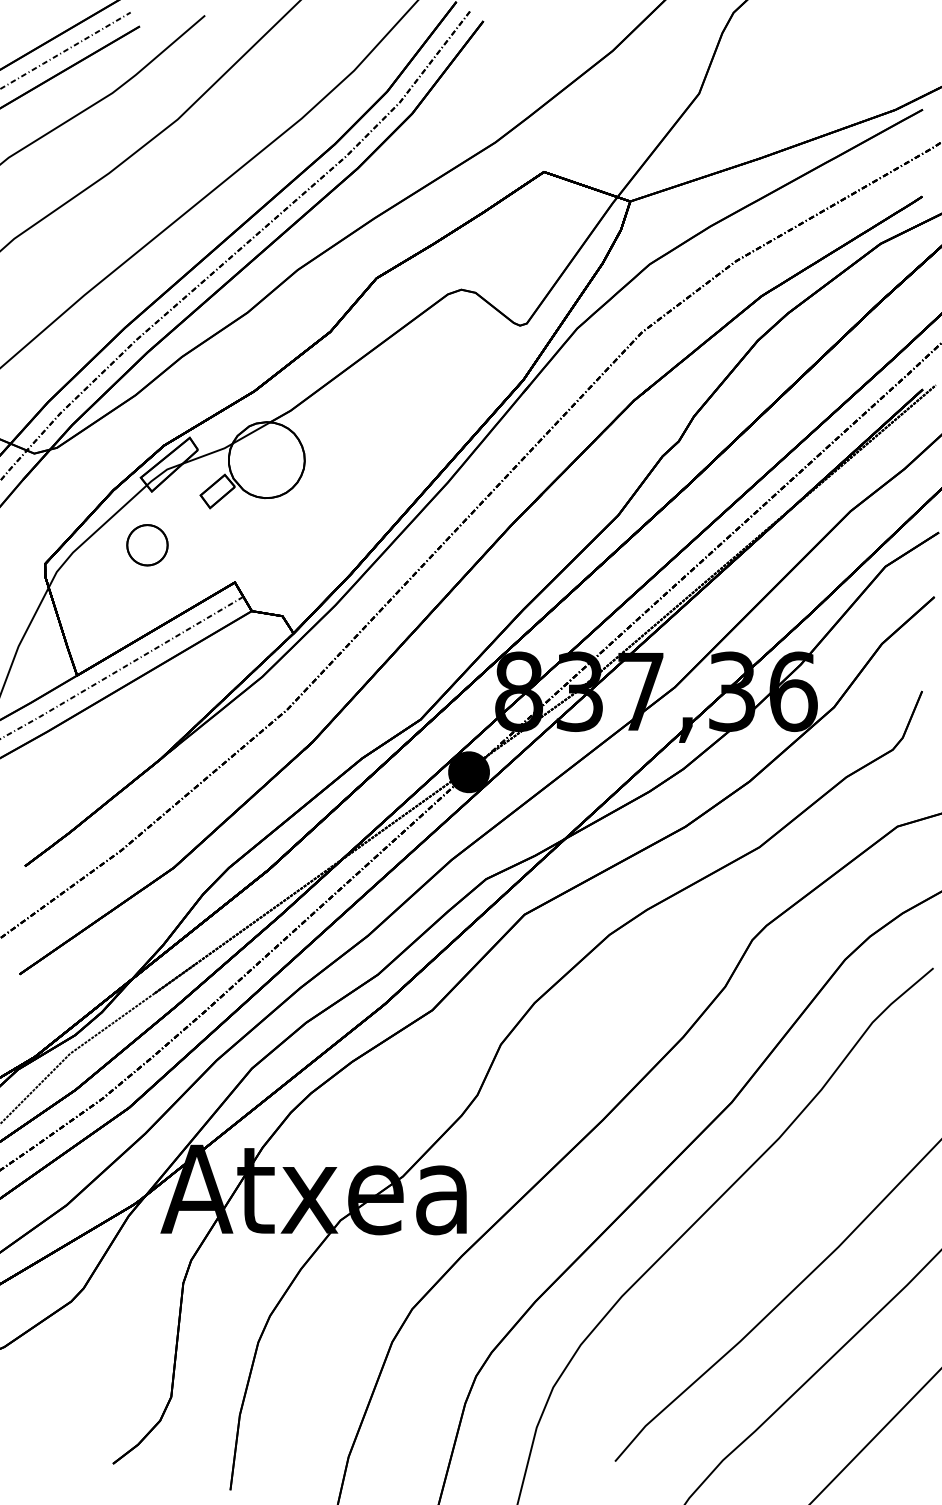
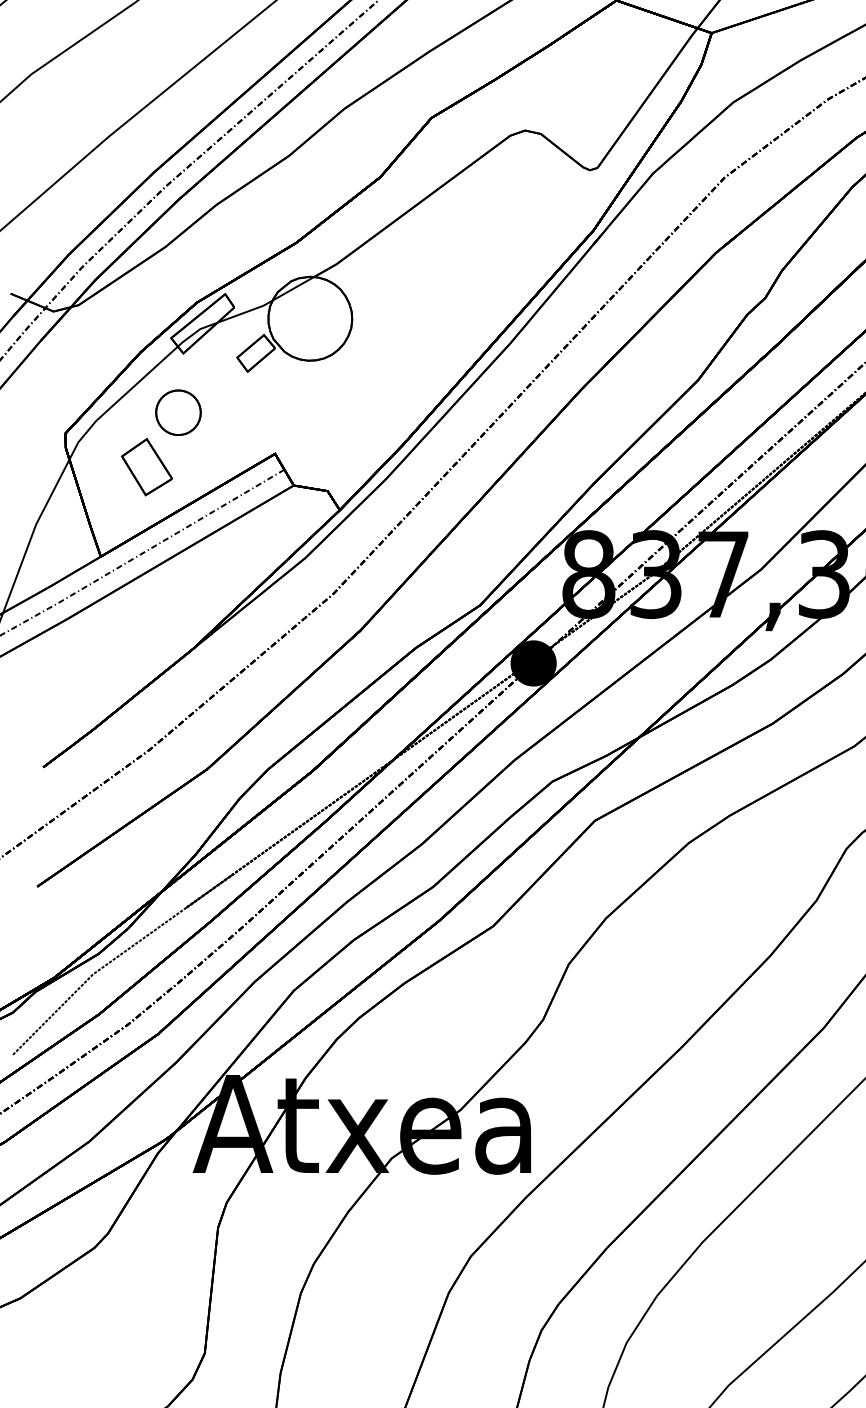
part: (118, 594) -> (146, 467), added

